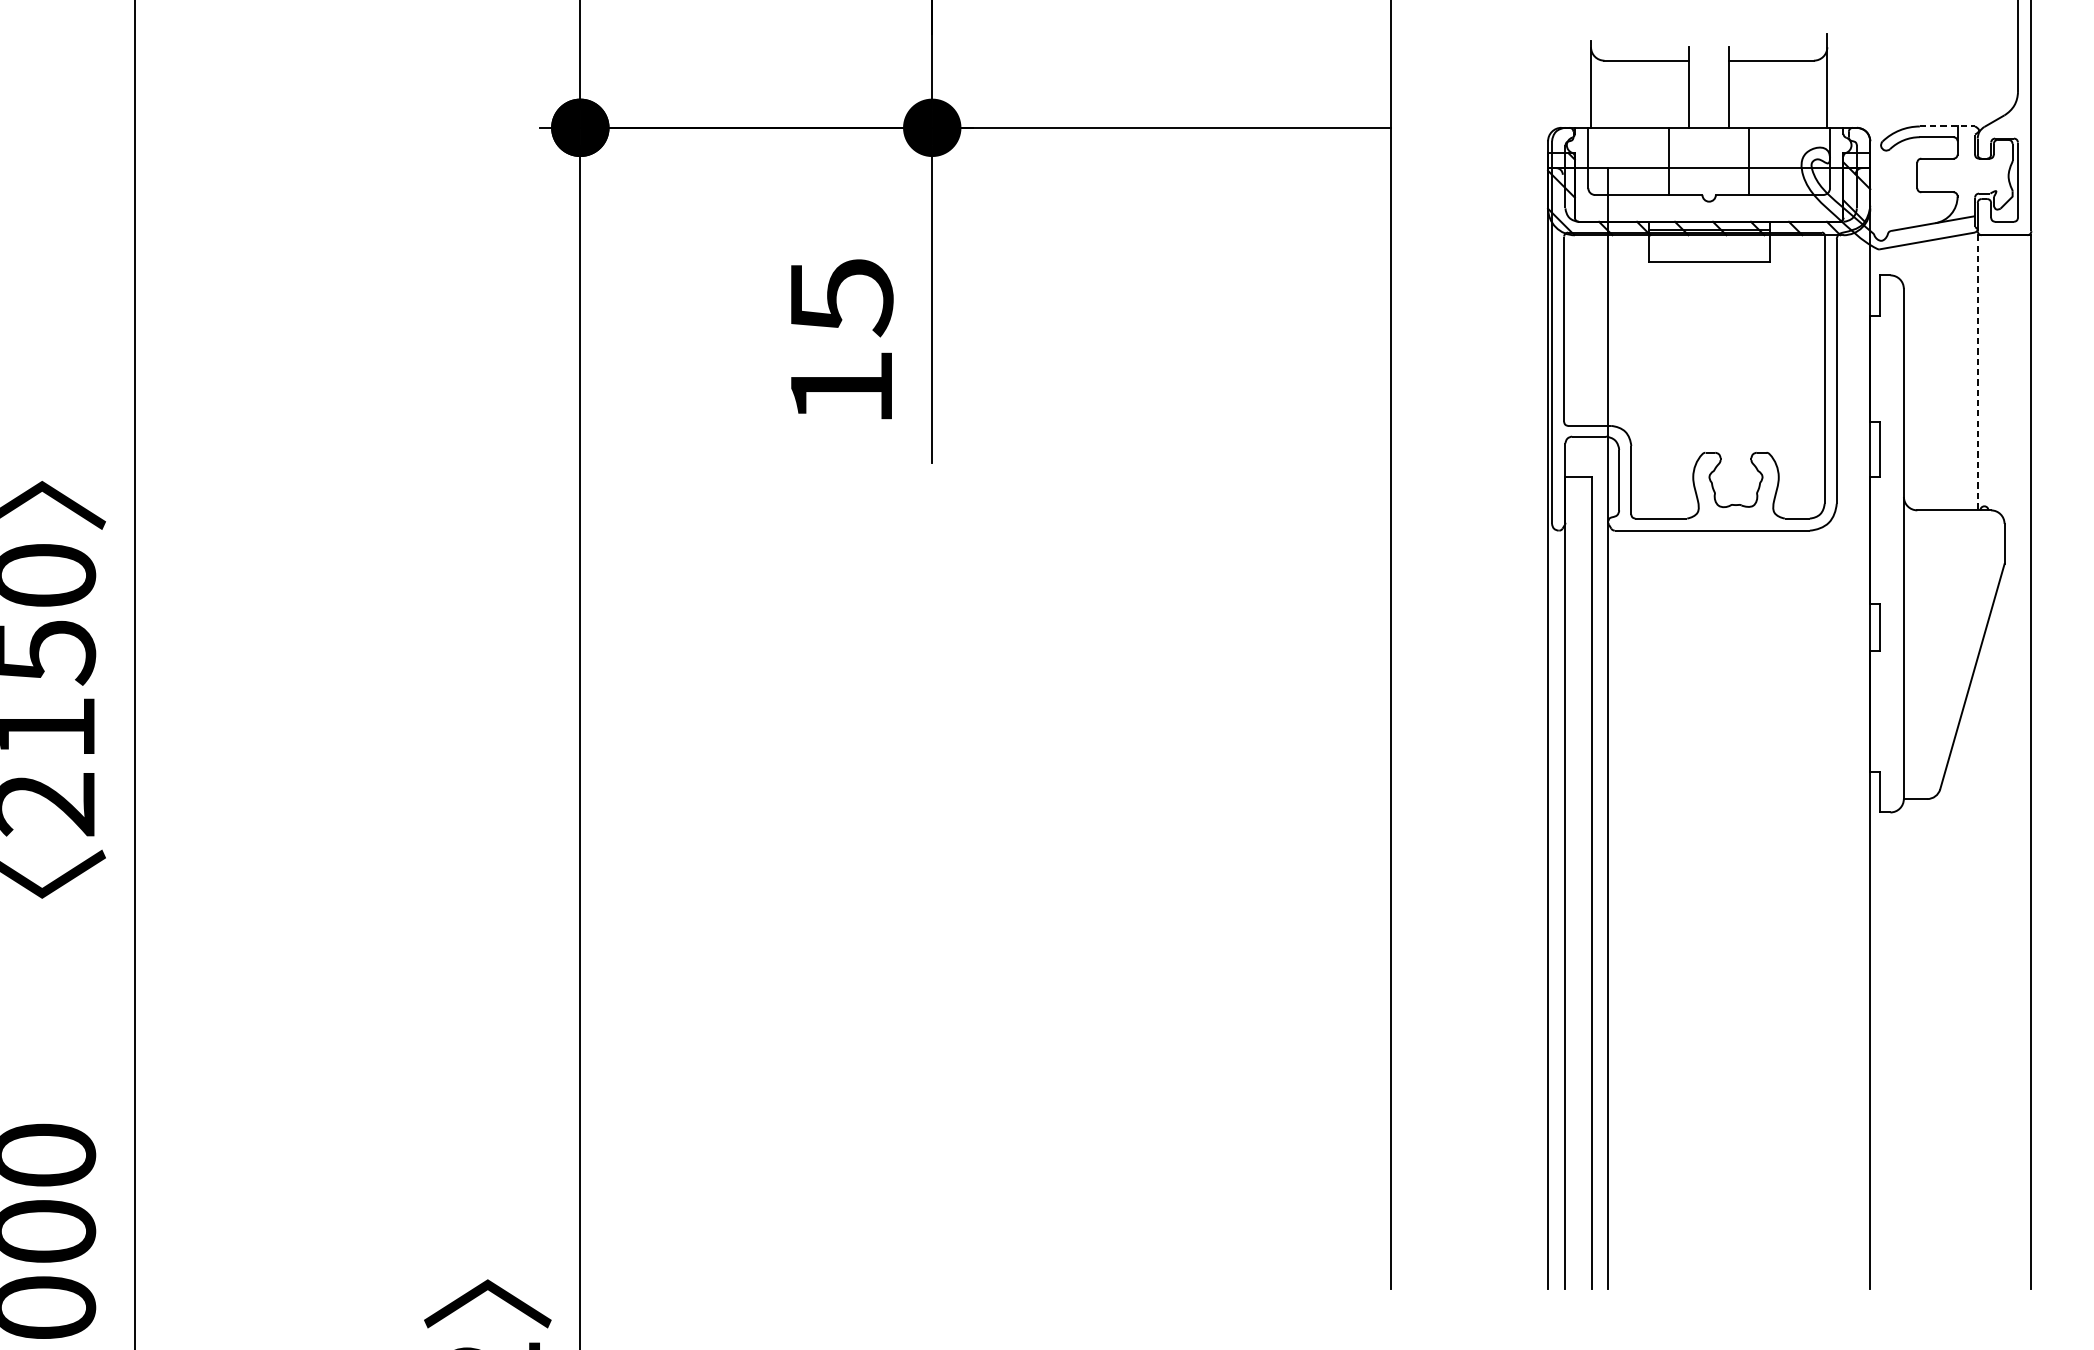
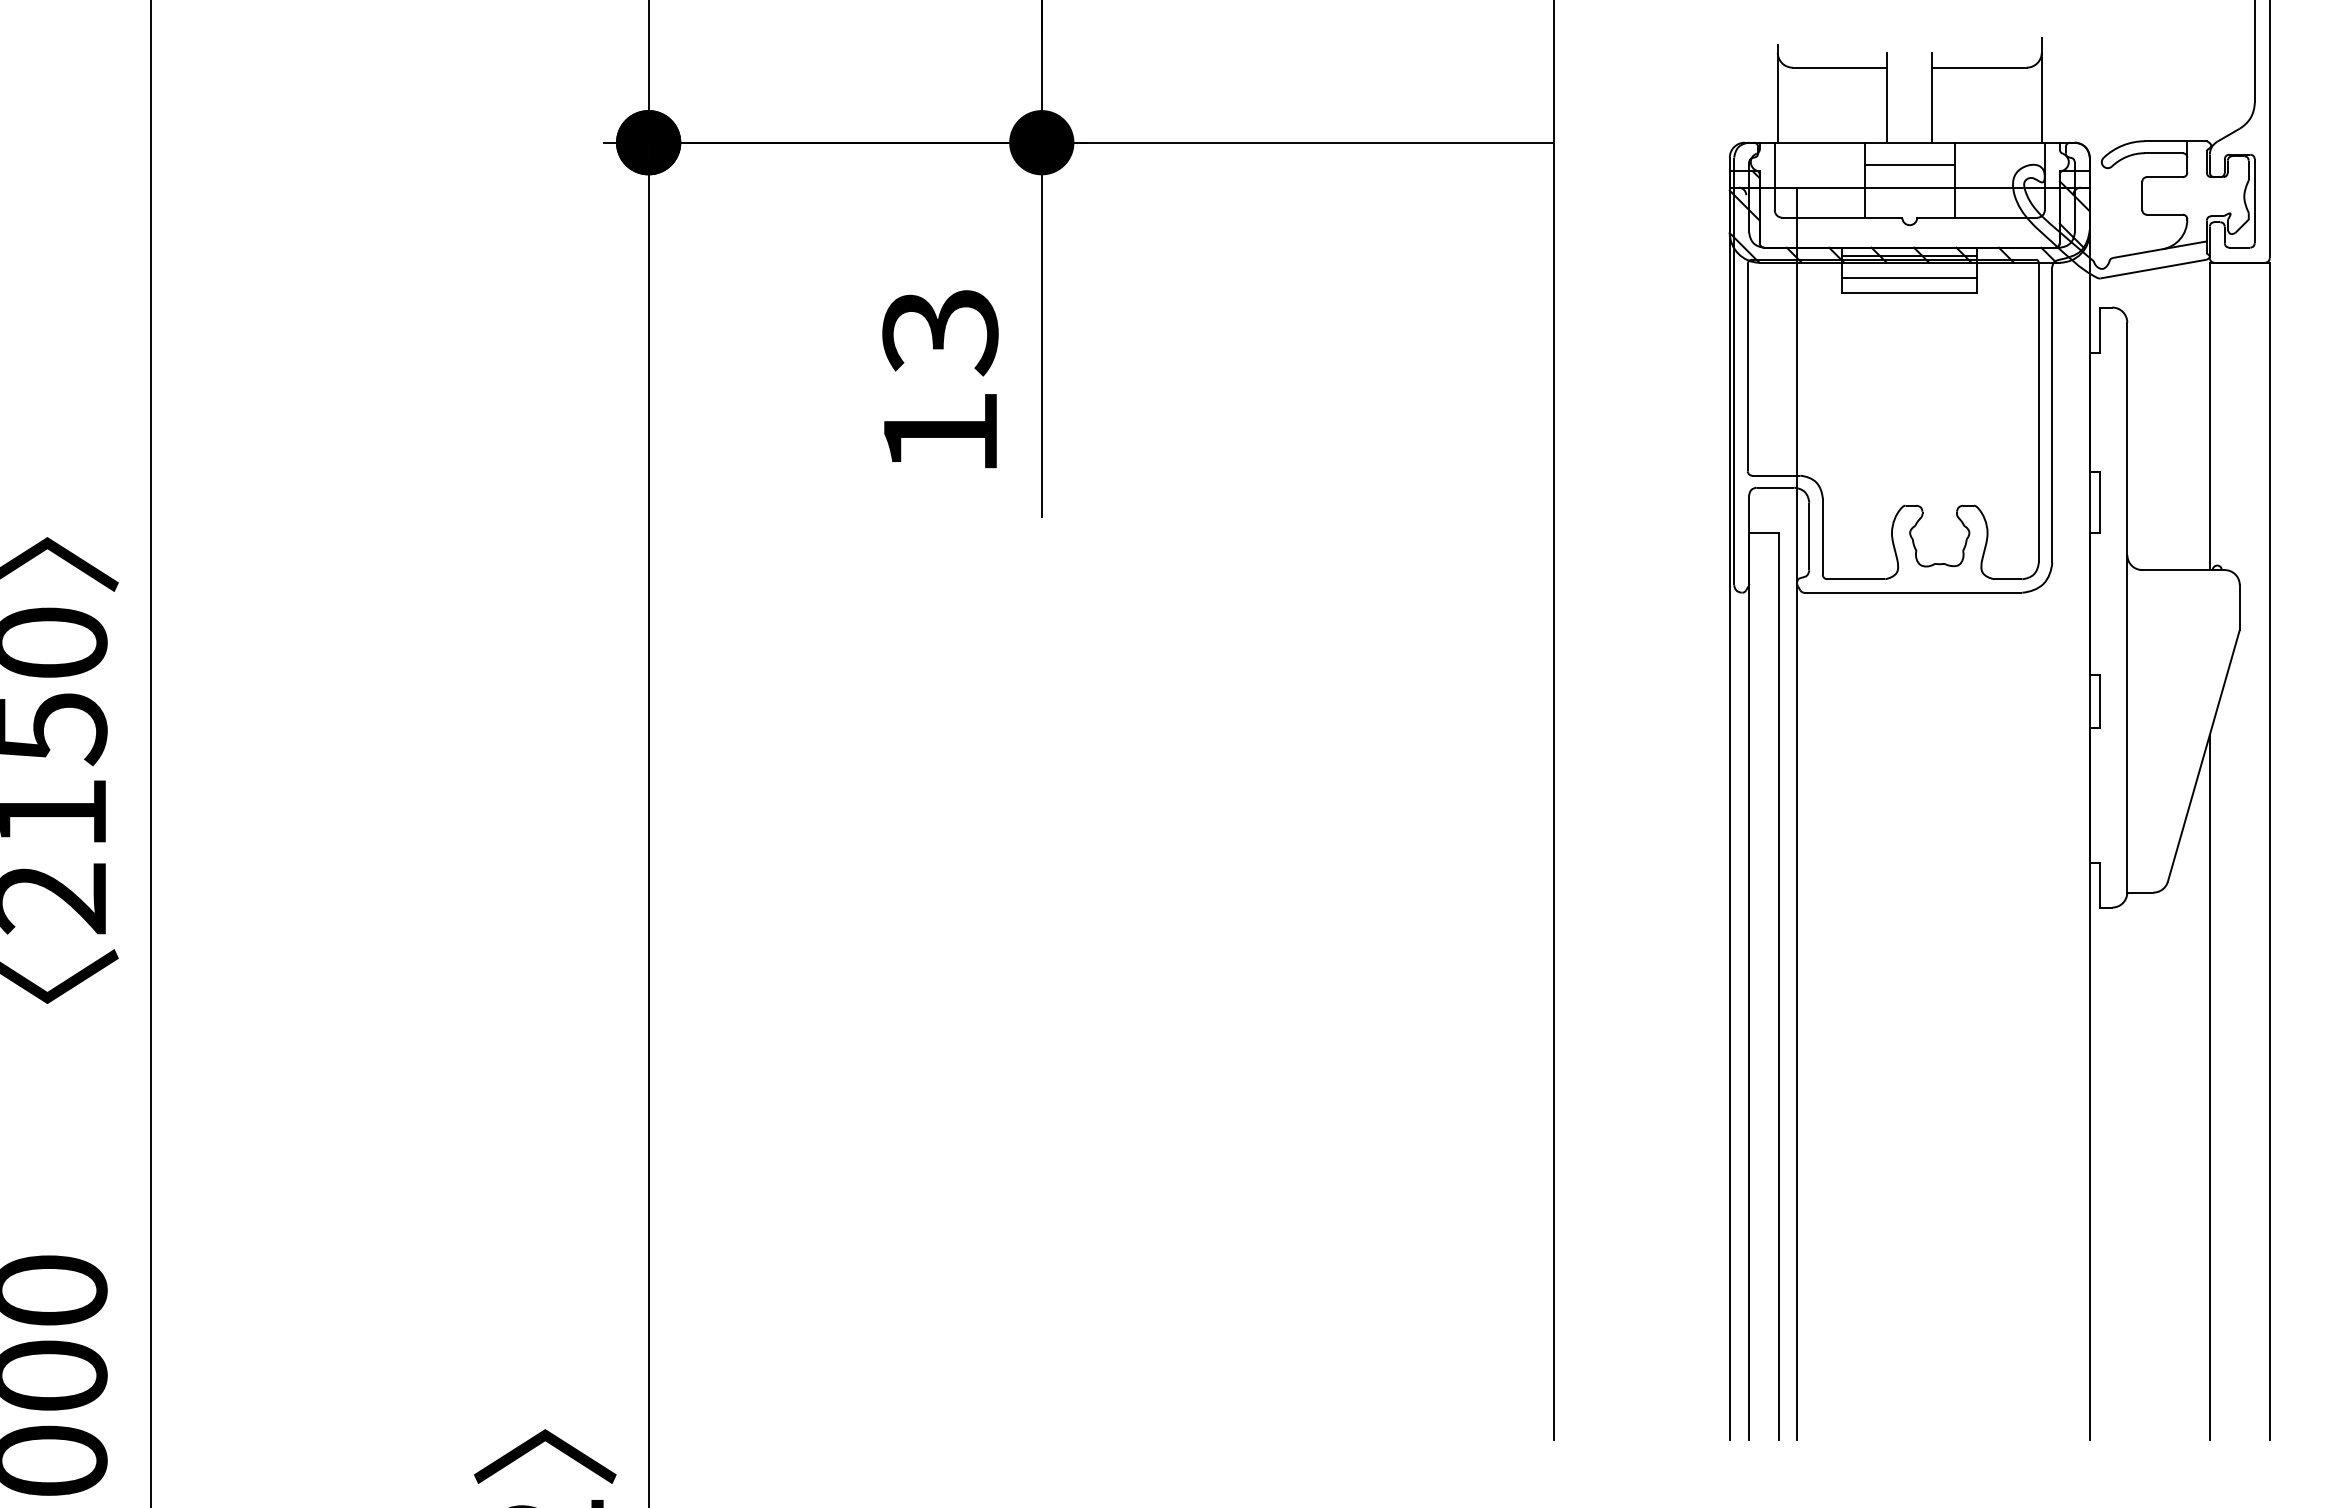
line: (1947, 126) -> (2175, 141), dashed -> solid
line: (1708, 148) -> (1909, 165), added
line: (1708, 248) -> (1909, 277), added
text: (841, 297) -> (940, 332), 15 -> 13
line: (1977, 372) -> (2209, 415), dashed -> solid
line: (1977, 973) -> (2209, 1087), added

